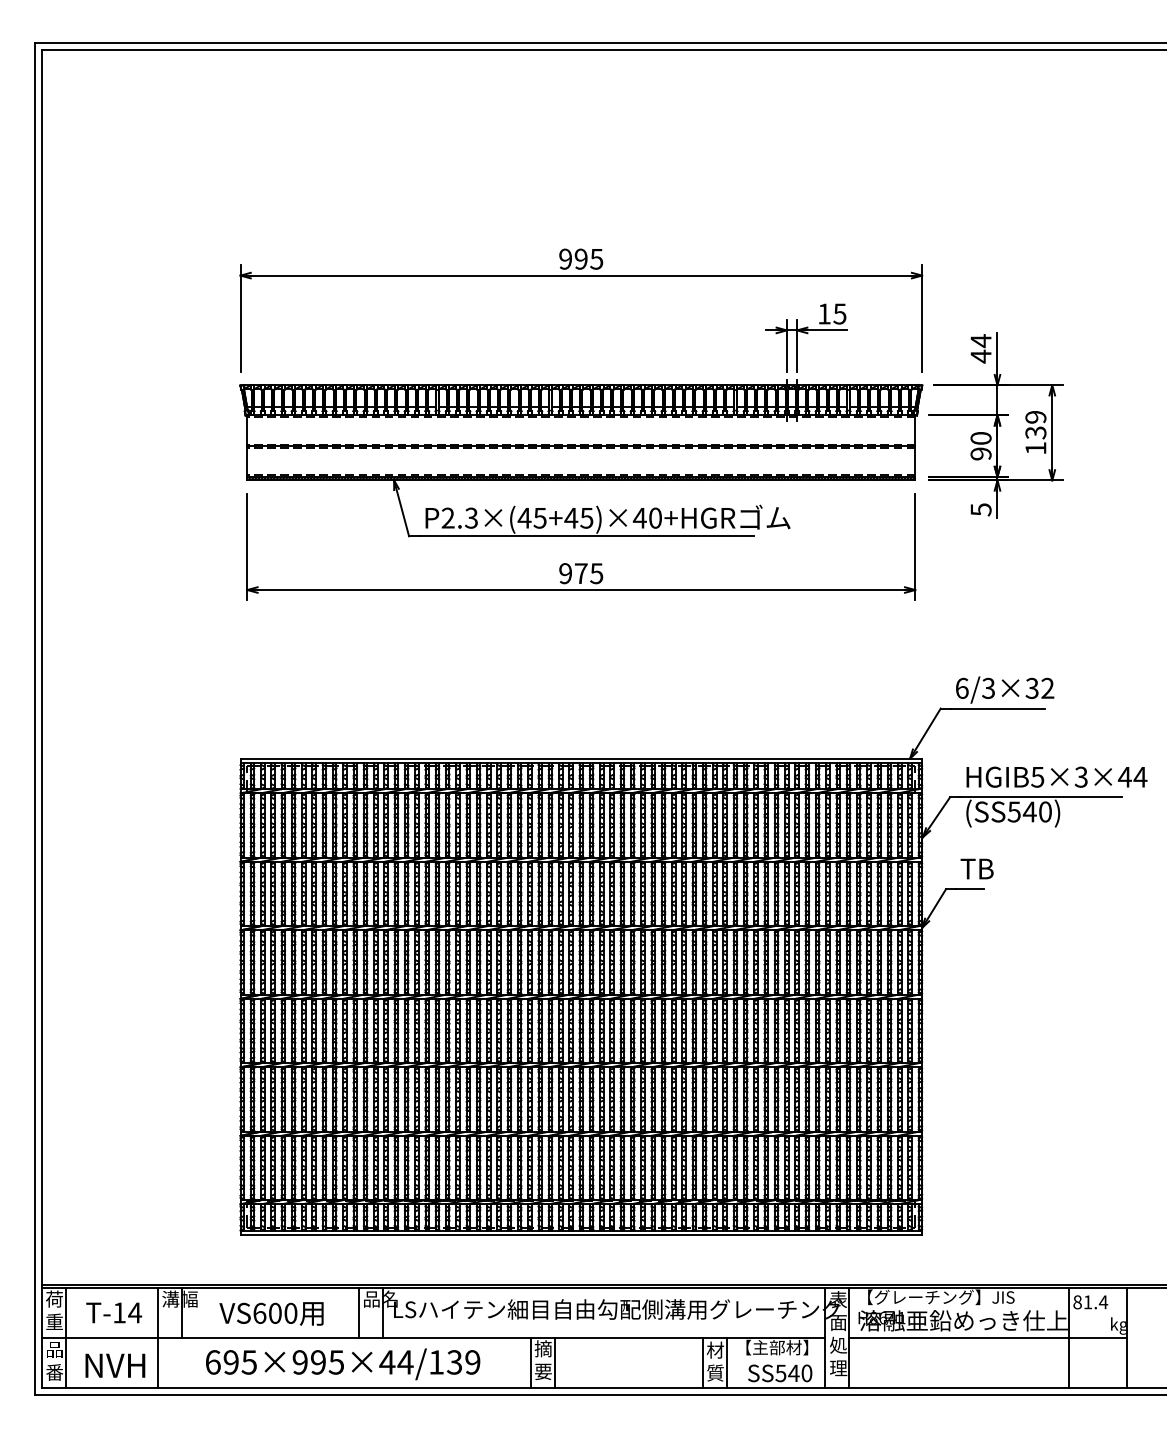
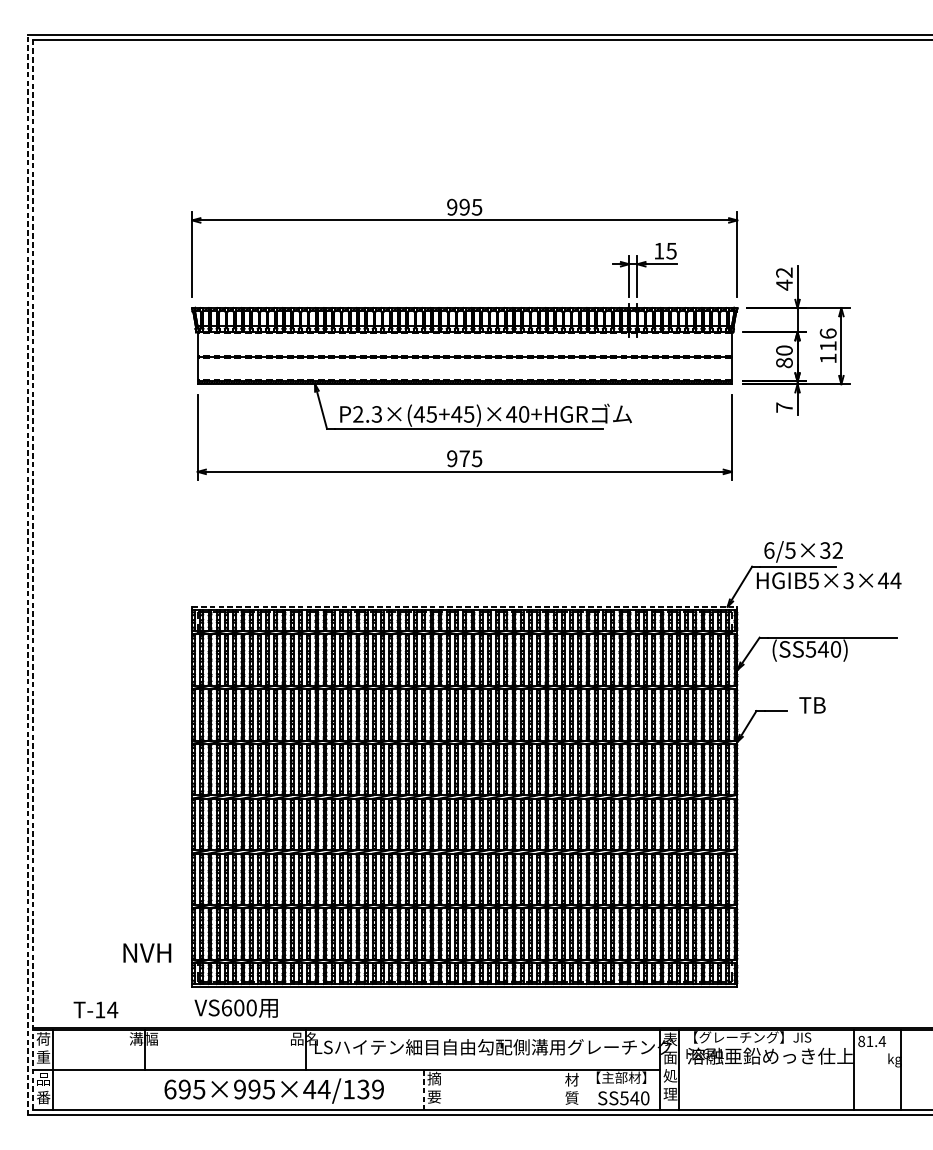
text: (980, 341) -> (783, 273), 44 -> 42
text: (1035, 424) -> (827, 339), 139 -> 116
text: (980, 453) -> (783, 362), 90 -> 80
text: (980, 509) -> (783, 407), 5 -> 7
text: (988, 687) -> (790, 549), 6/3×32 -> 6/5×32
line: (35, 718) -> (28, 574), solid -> dashed
line: (41, 719) -> (33, 575), solid -> dashed
line: (581, 758) -> (464, 606), solid -> dashed
text: (1056, 776) -> (828, 580), moved
text: (976, 868) -> (811, 704), moved
text: (114, 1312) -> (96, 1009), moved
text: (271, 1313) -> (236, 1008), moved
line: (358, 1313) -> (286, 1050), removed
line: (157, 1338) -> (125, 1070), removed
line: (987, 1338) -> (789, 1070), removed
line: (530, 1363) -> (424, 1090), solid -> dashed
line: (554, 1363) -> (443, 1090), removed
line: (702, 1363) -> (561, 1090), removed
line: (726, 1363) -> (580, 1090), removed
text: (115, 1365) -> (147, 952), moved

